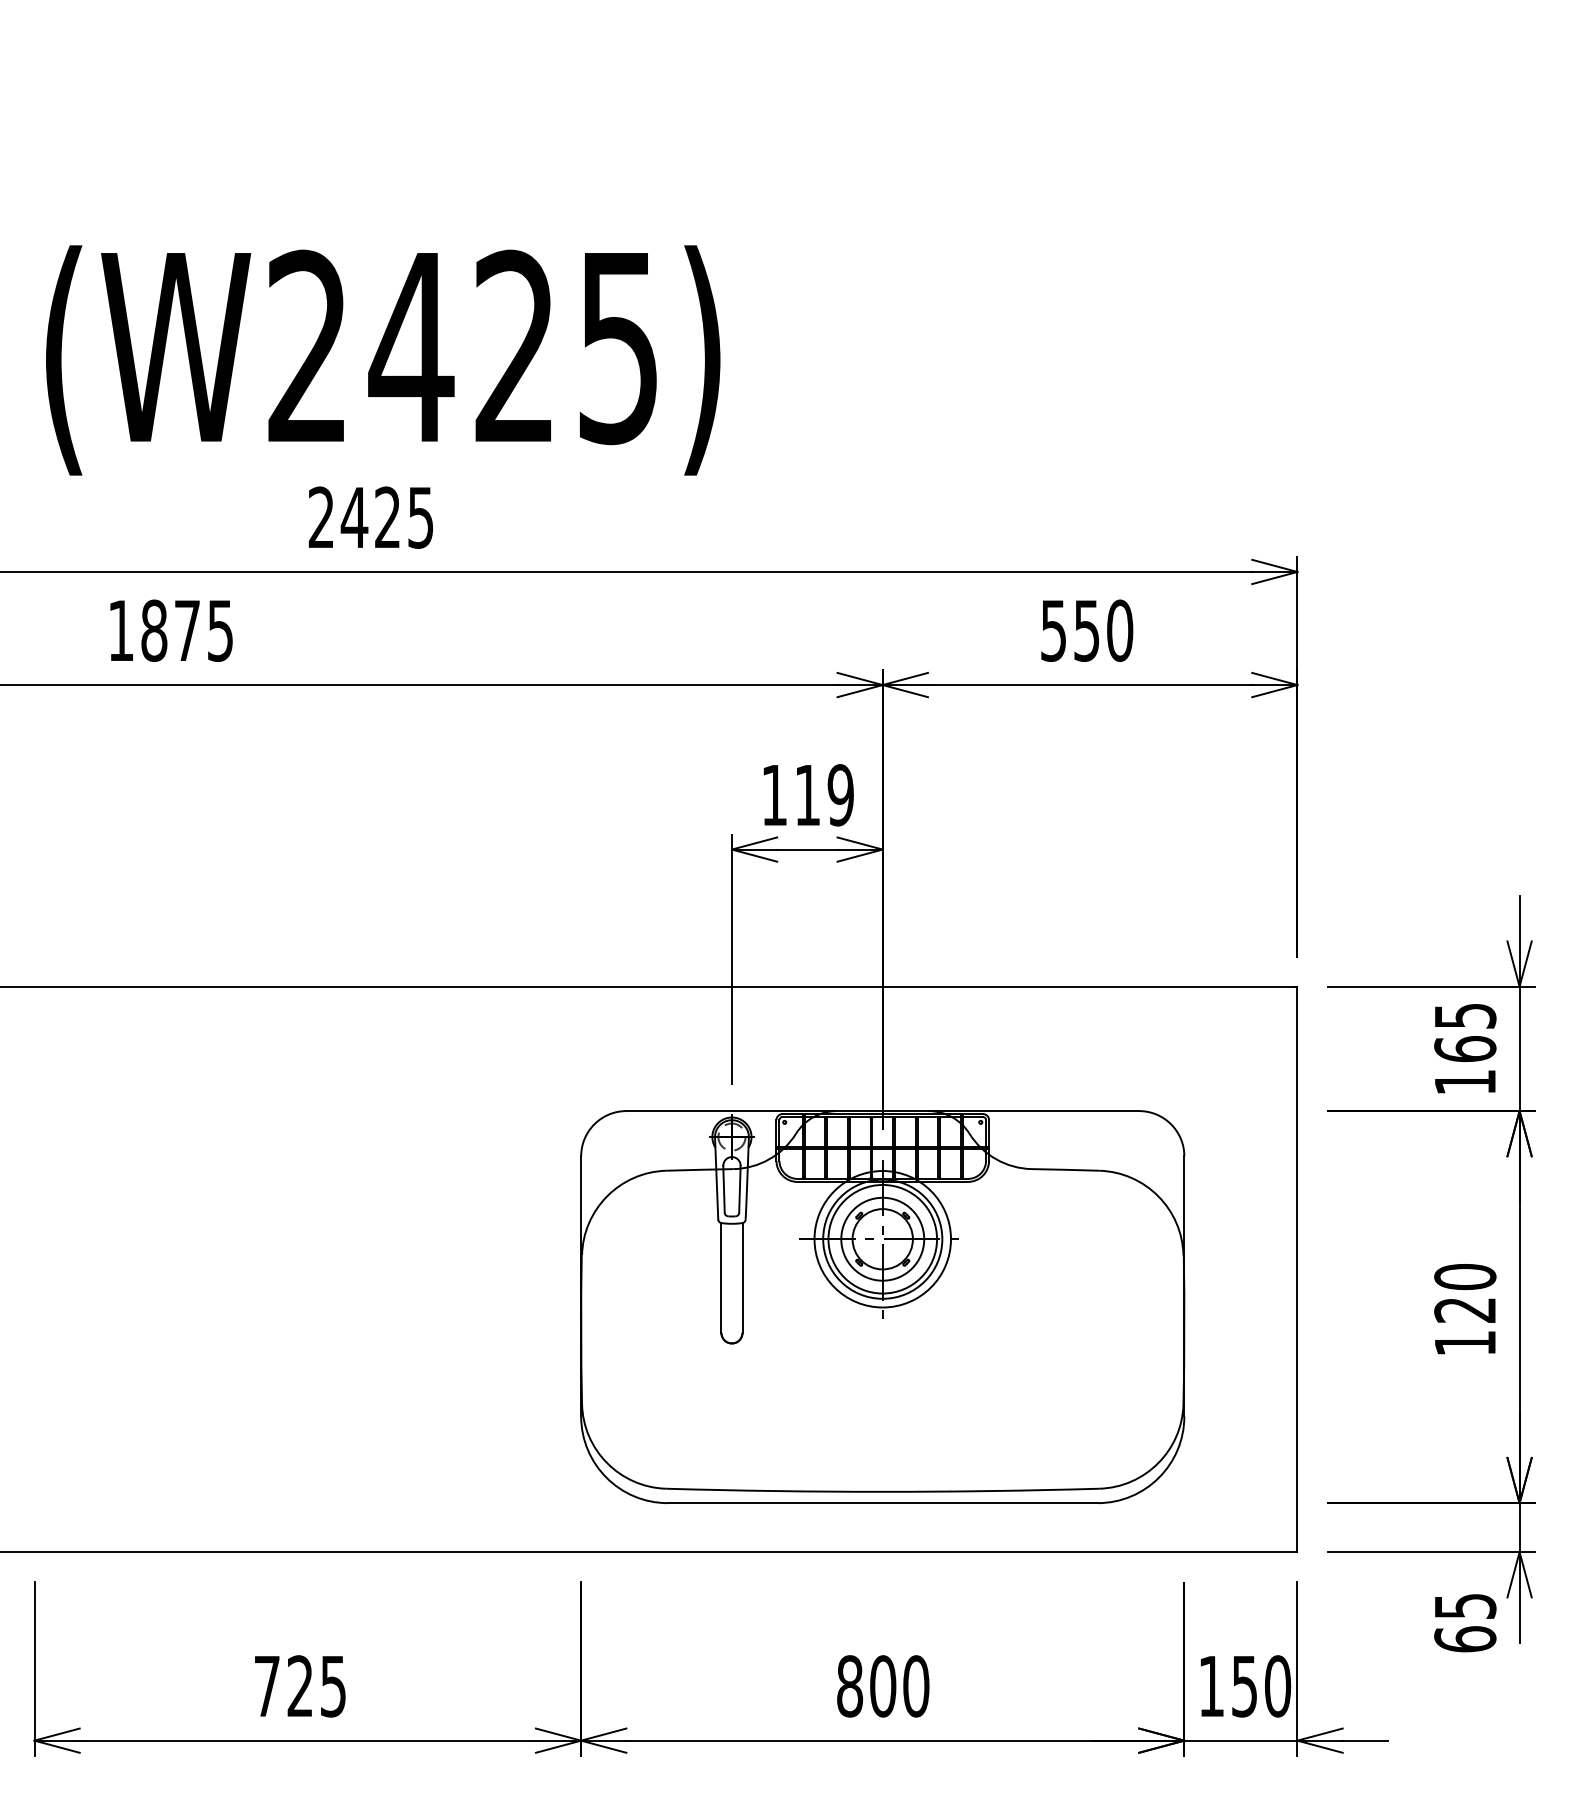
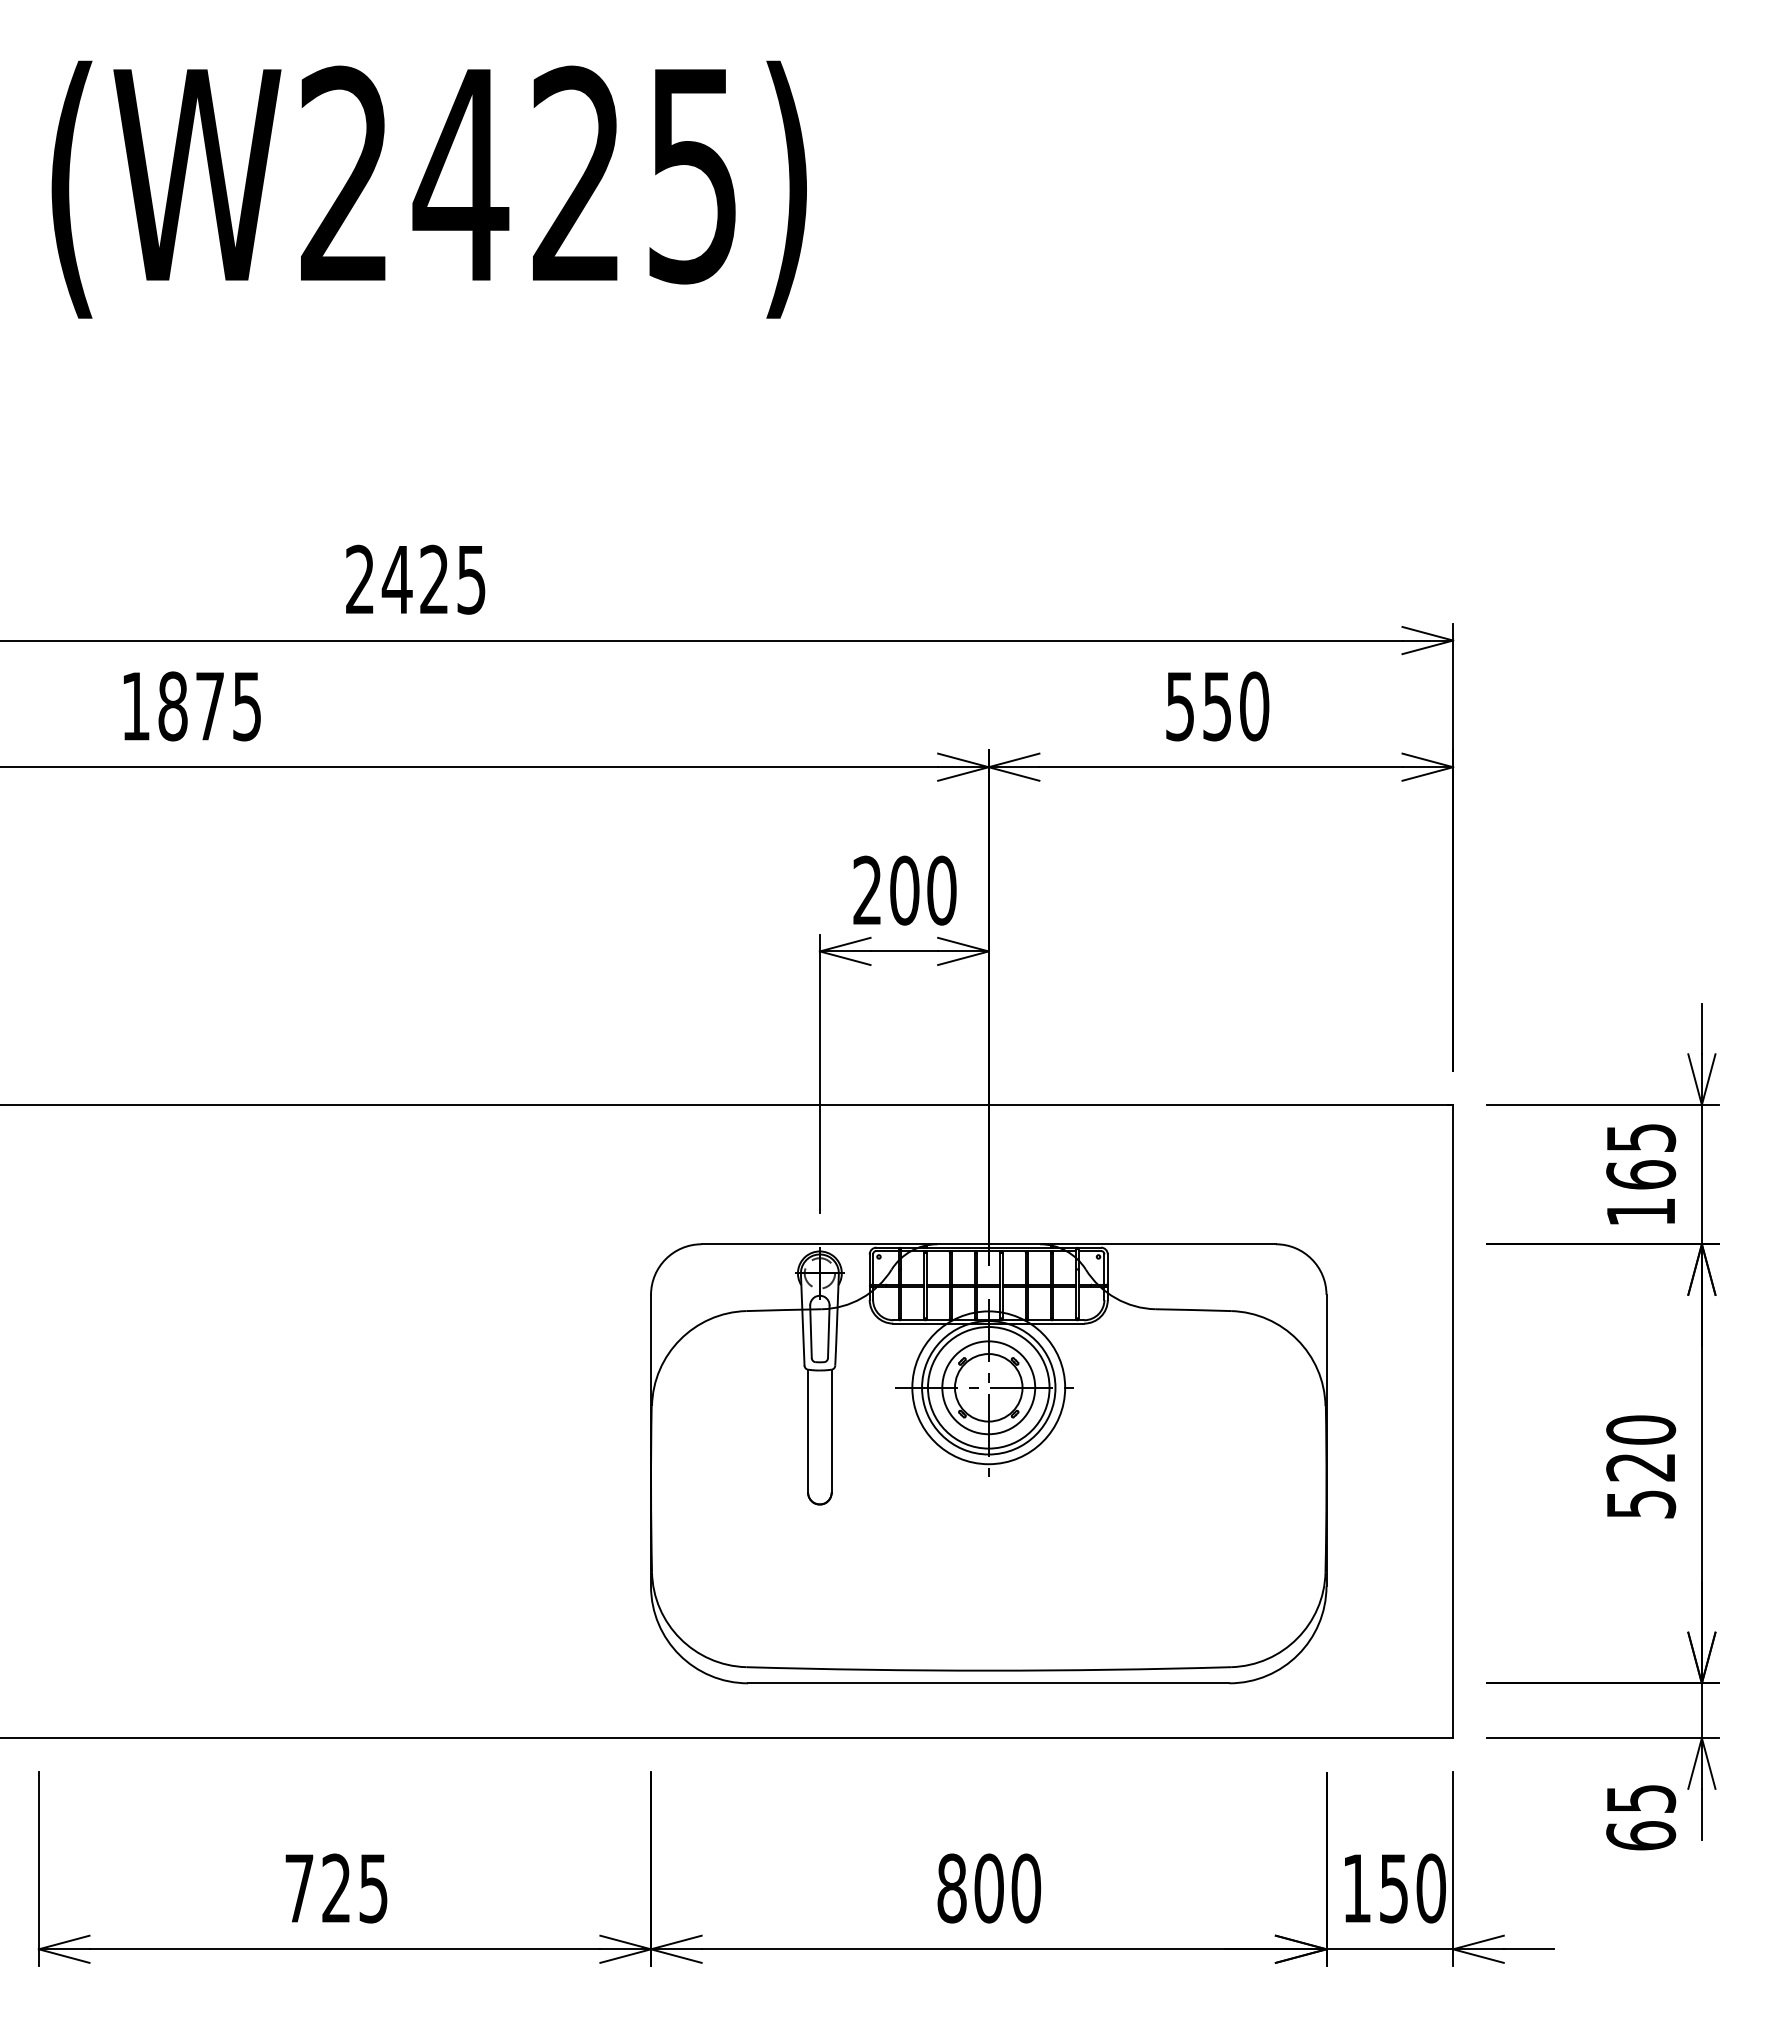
text: (382, 360) -> (428, 189), moved
text: (807, 795) -> (904, 890), 119 -> 200
text: (1465, 1343) -> (1641, 1504), 120 -> 520

